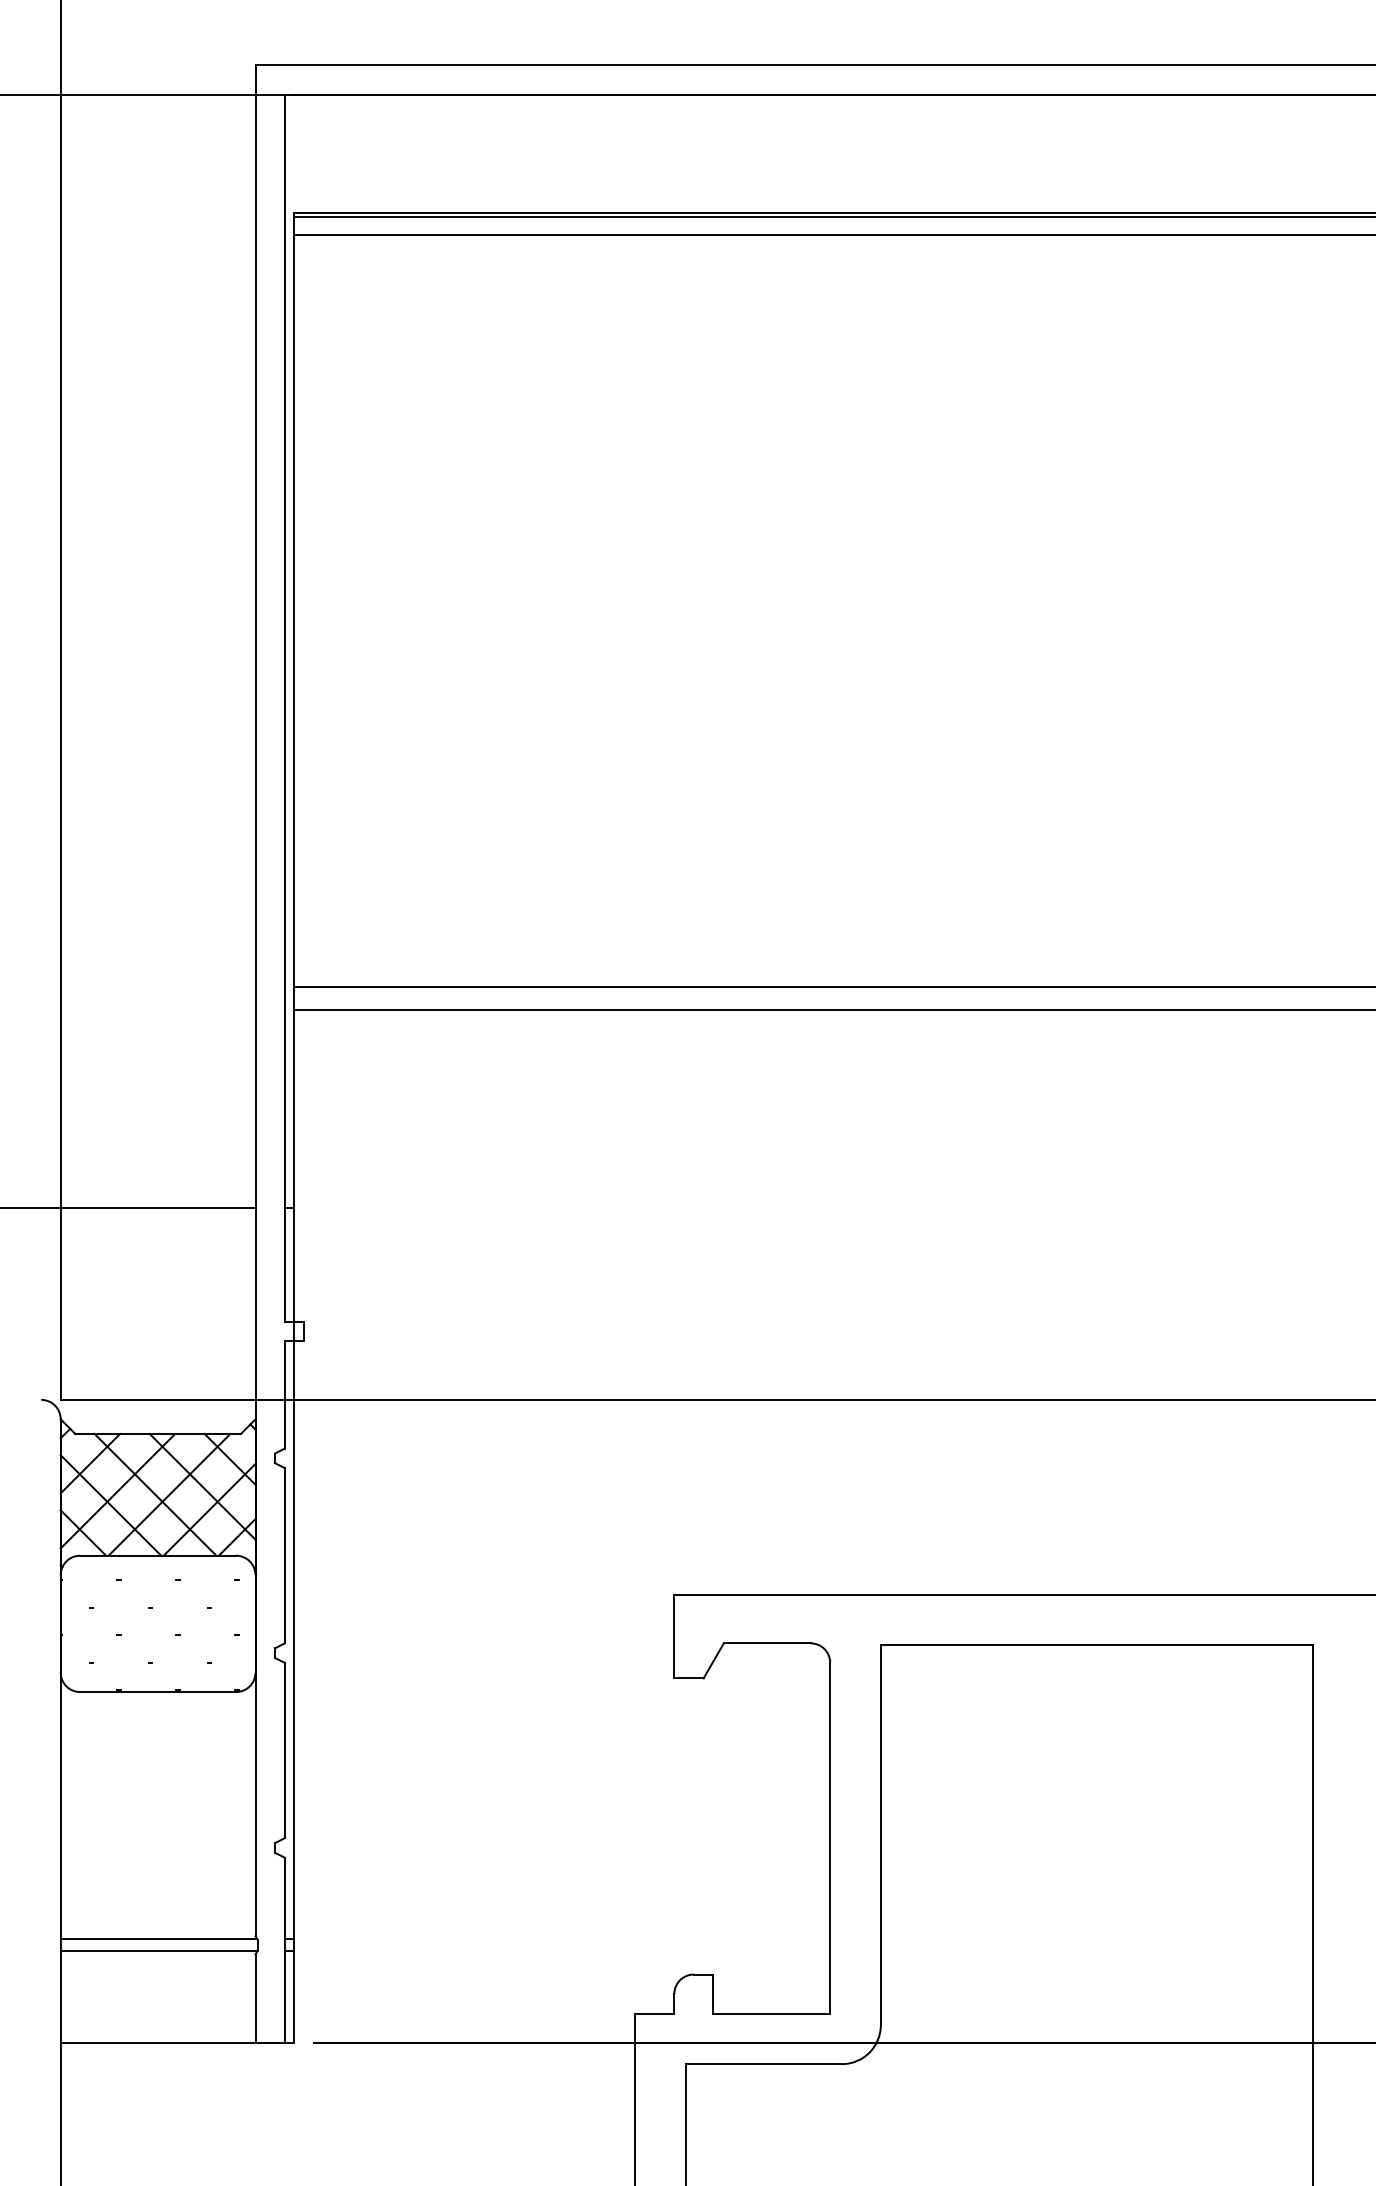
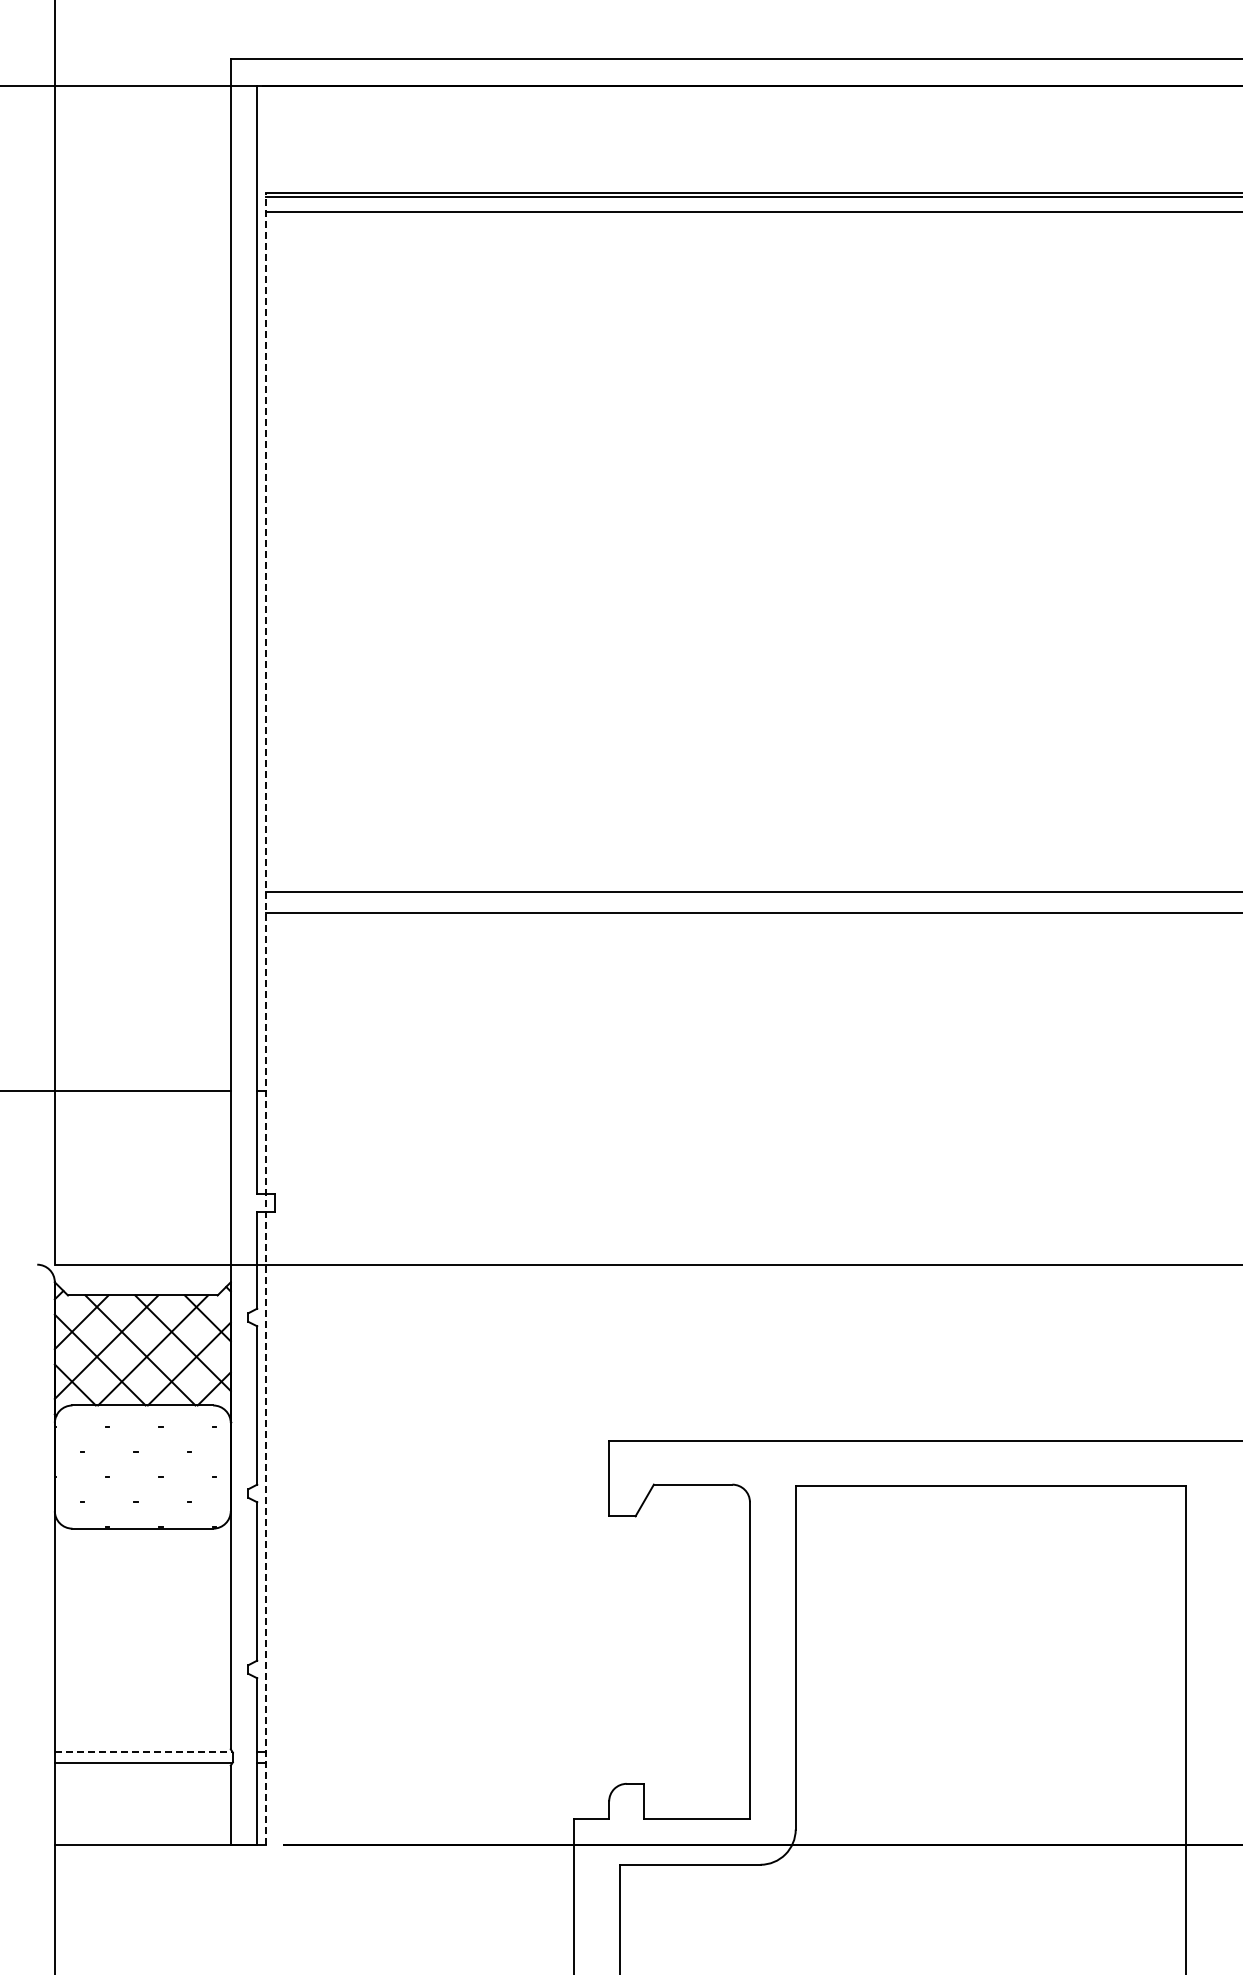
line: (295, 1127) -> (266, 1018), solid -> dashed
line: (158, 1939) -> (143, 1752), solid -> dashed

